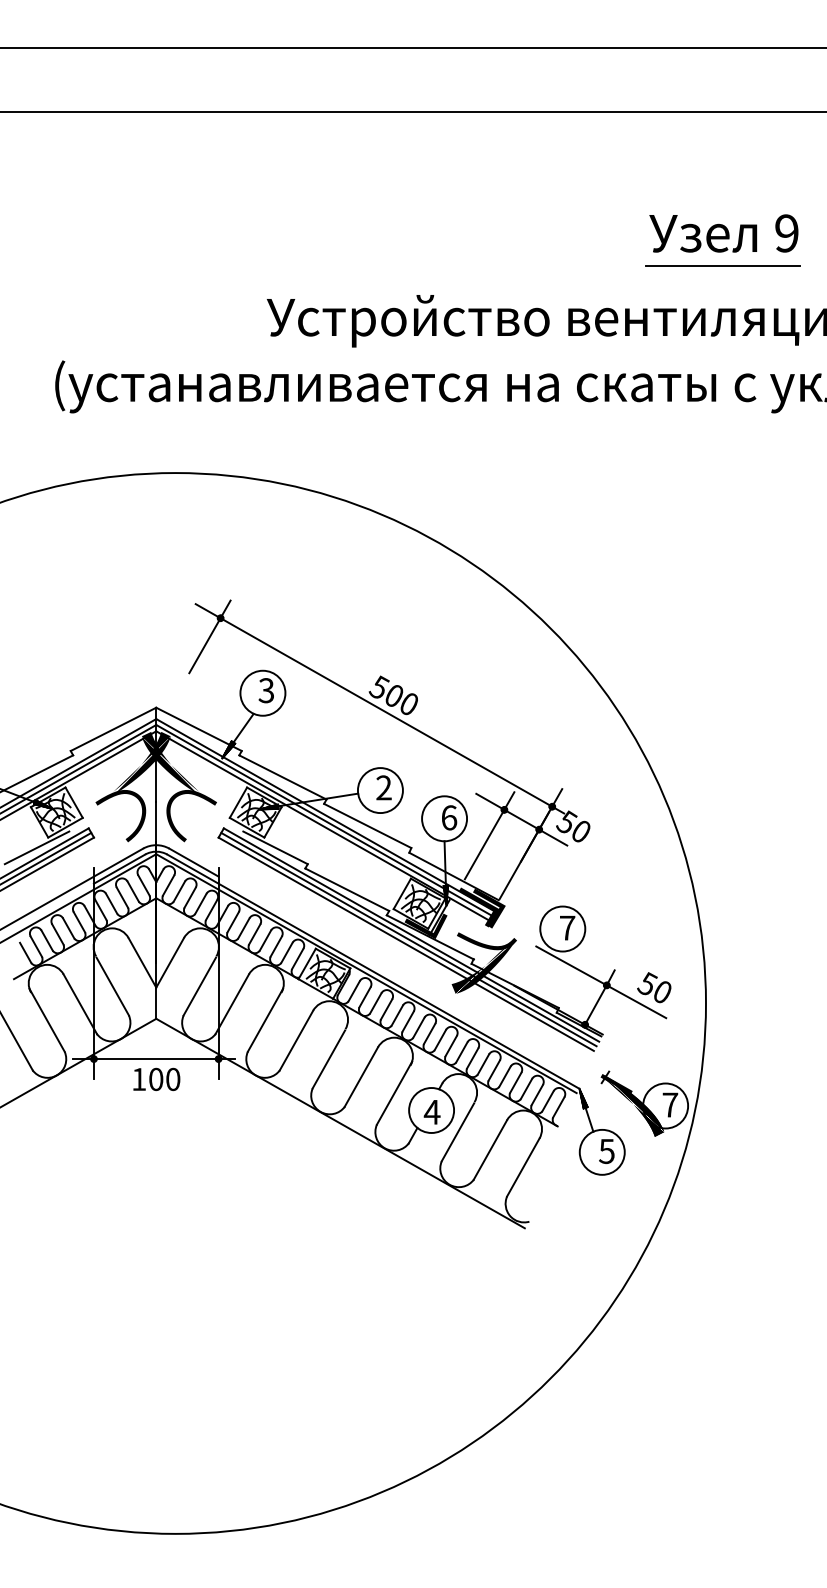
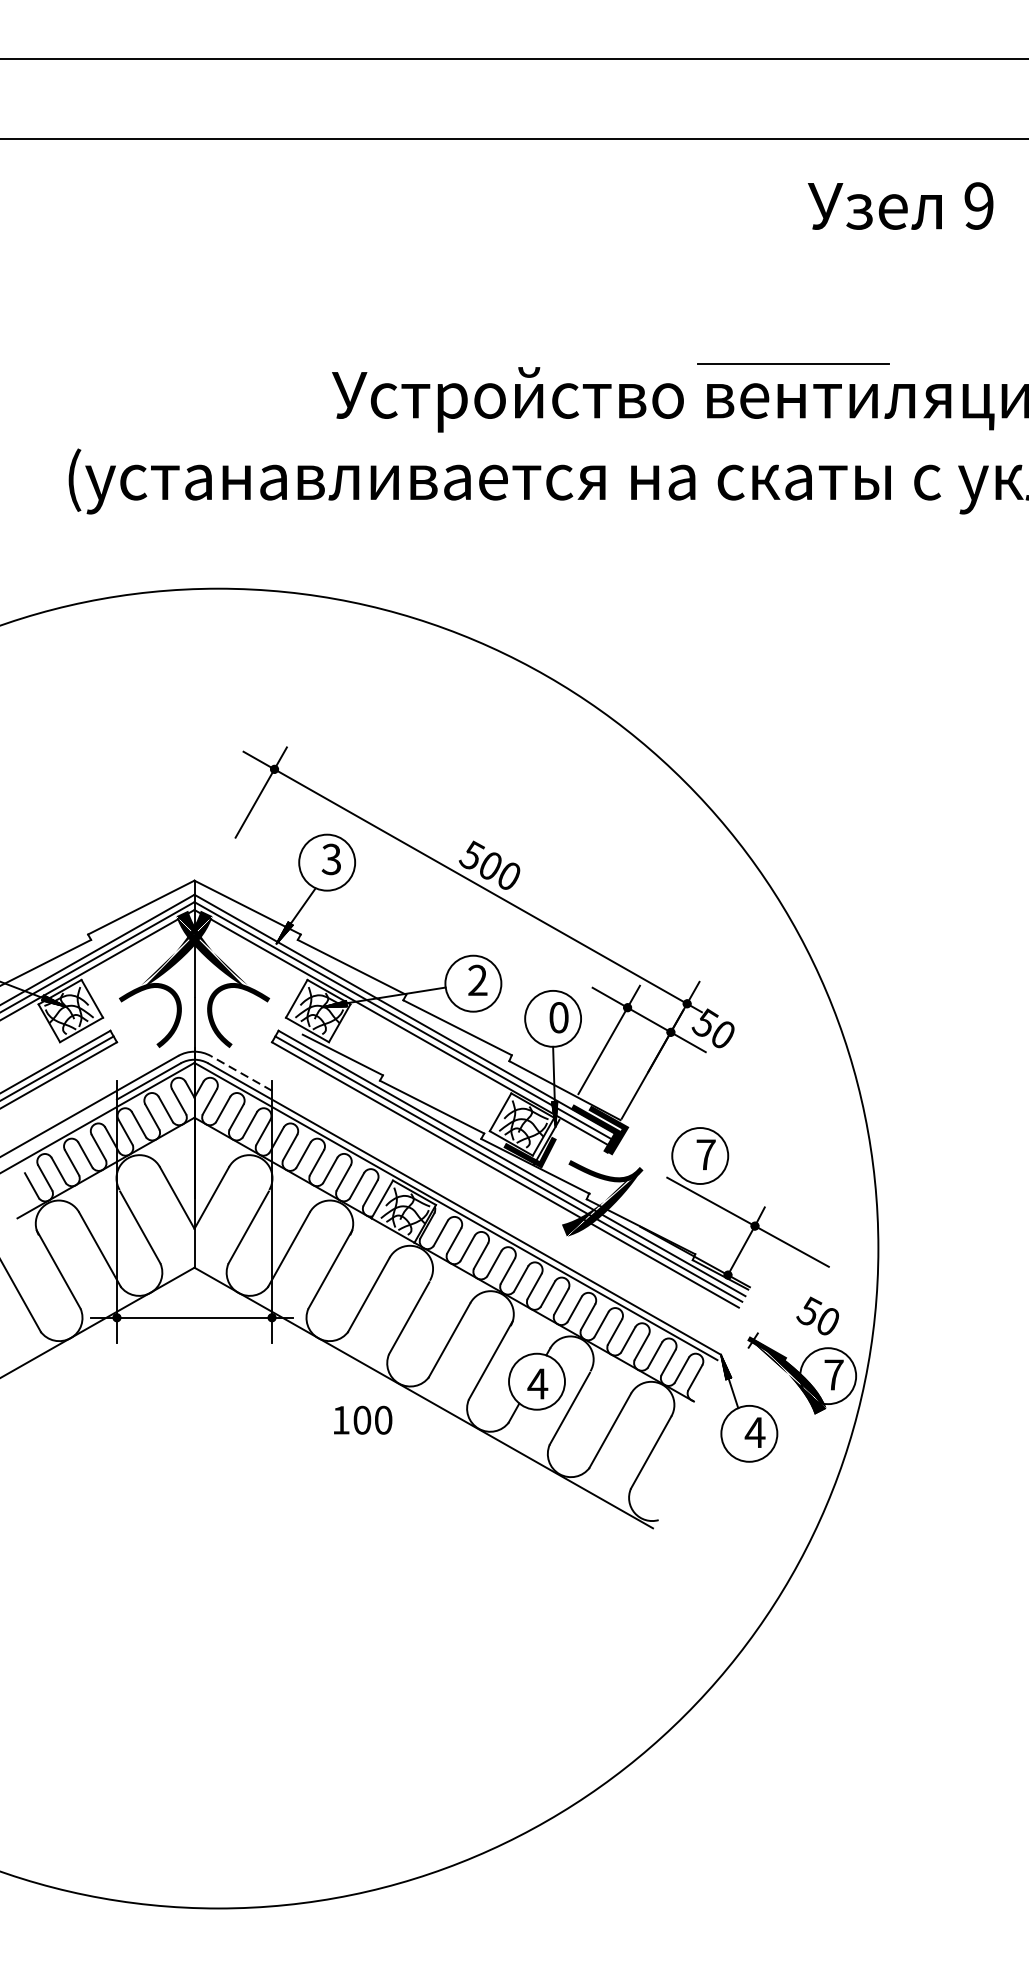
text: (723, 233) -> (900, 206), moved
line: (722, 265) -> (793, 362), moved
text: (449, 817) -> (559, 1017), 6 -> 0
line: (36, 847) -> (45, 1054), removed
line: (193, 862) -> (240, 1073), solid -> dashed
text: (654, 987) -> (818, 1315), moved
text: (156, 1079) -> (362, 1420), moved
text: (606, 1151) -> (754, 1432), 5 -> 4

